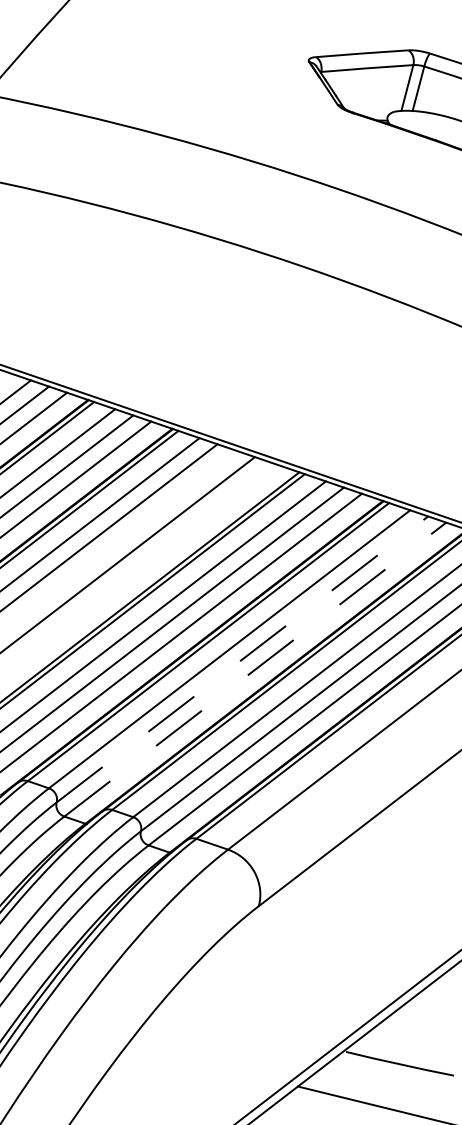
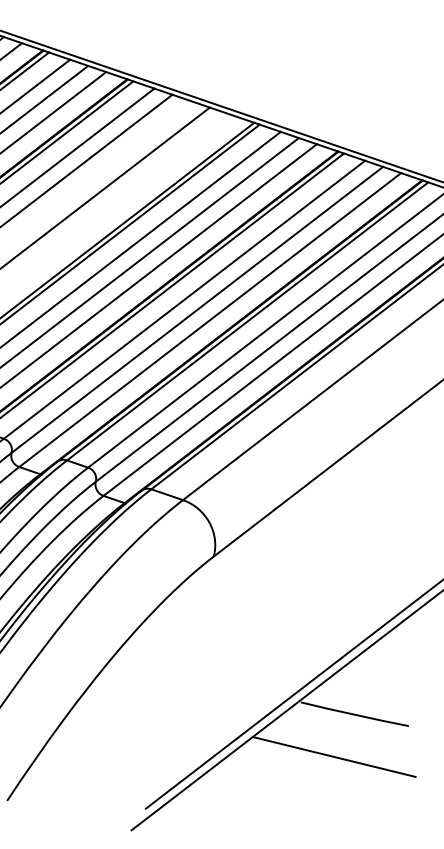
line: (242, 659) -> (197, 309), dashed -> solid
line: (255, 669) -> (210, 319), dashed -> solid

